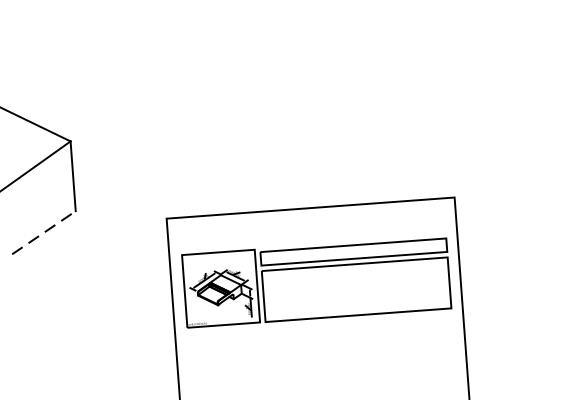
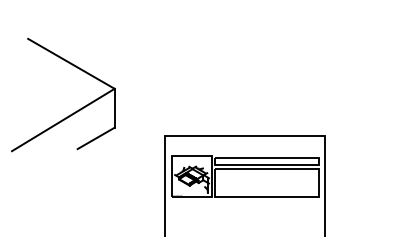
line: (44, 232) -> (96, 138), dashed -> solid

